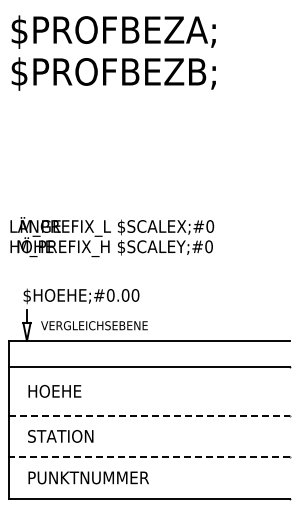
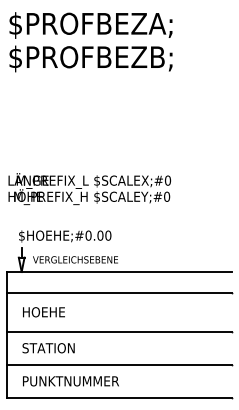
line: (149, 415) -> (119, 331), dashed -> solid
line: (149, 457) -> (119, 365), dashed -> solid

